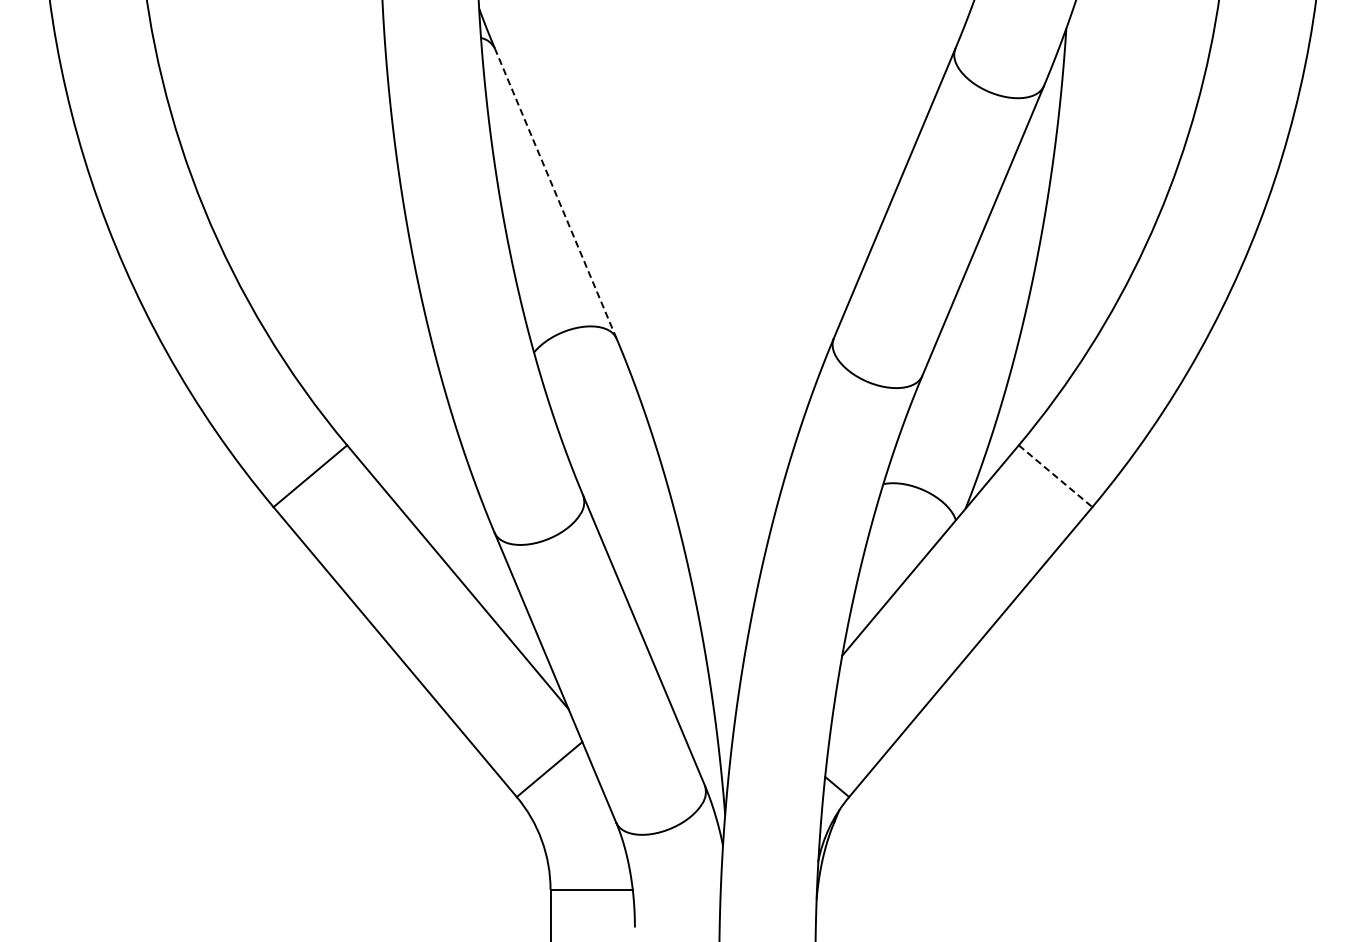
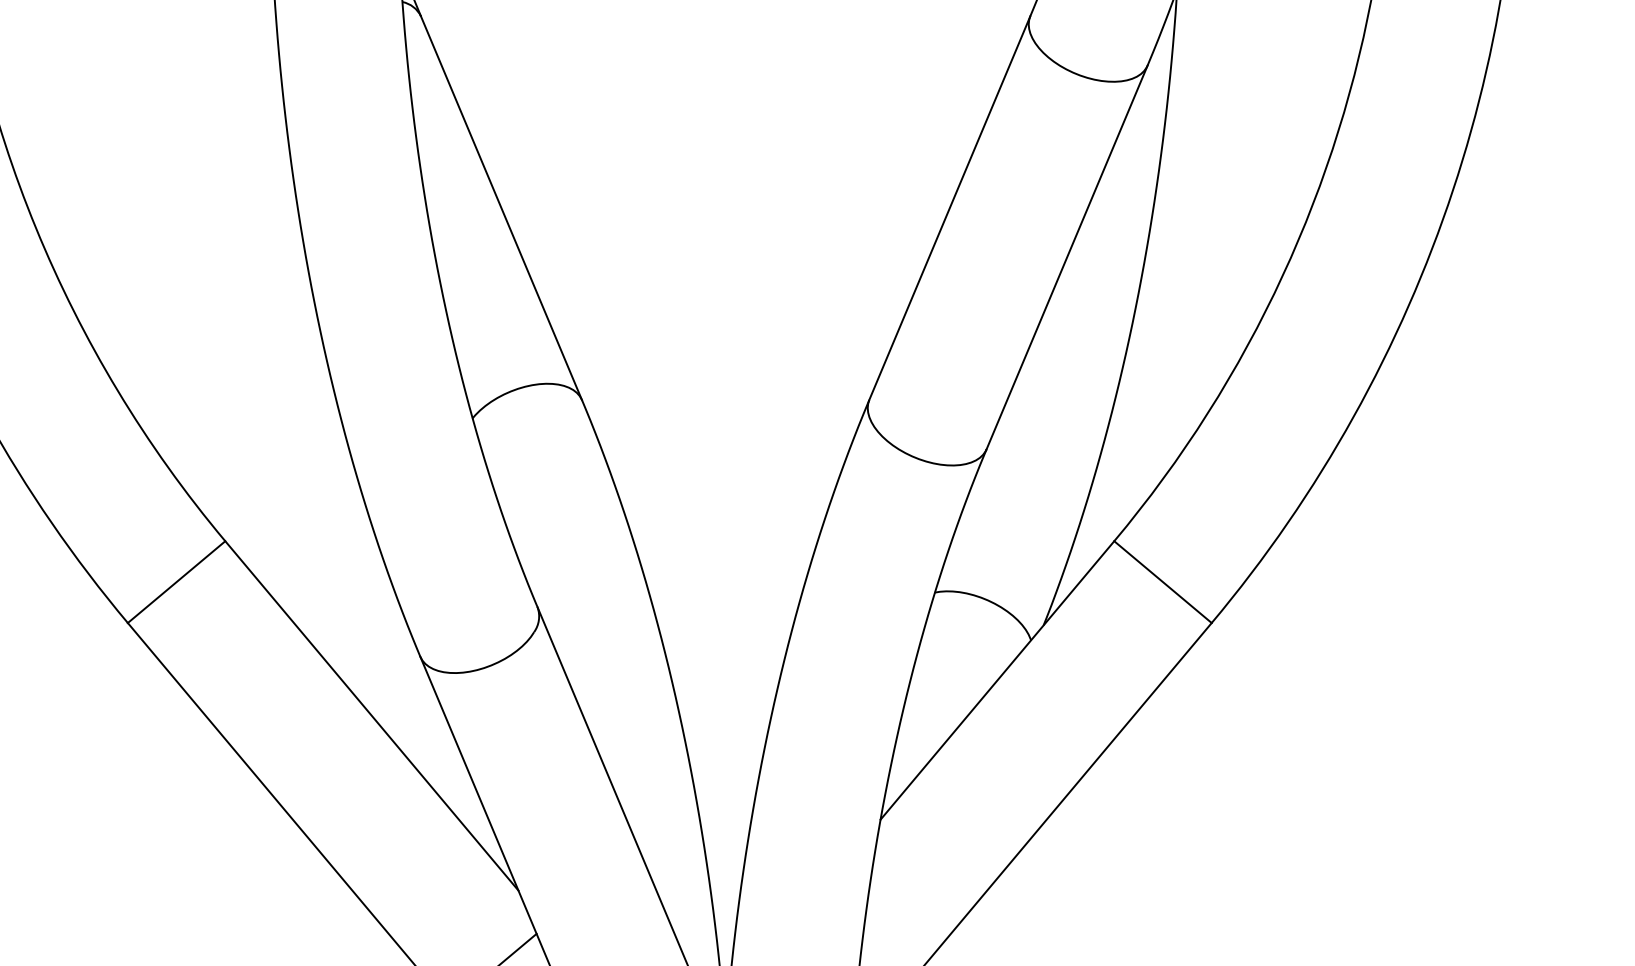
line: (555, 193) -> (501, 207), dashed -> solid
line: (1055, 476) -> (1162, 582), dashed -> solid

